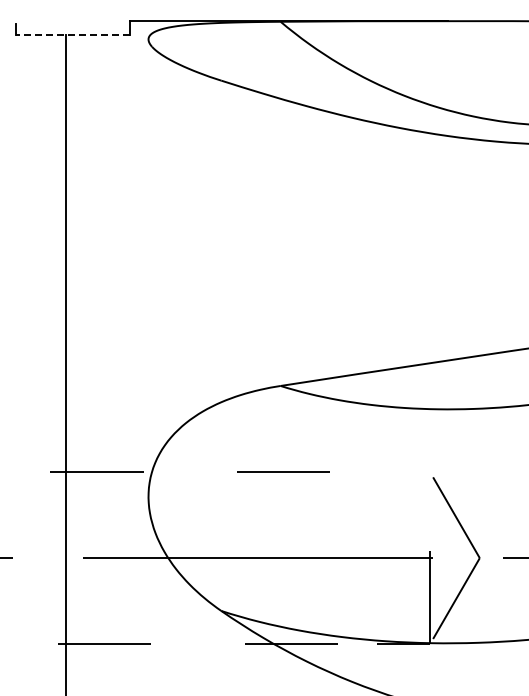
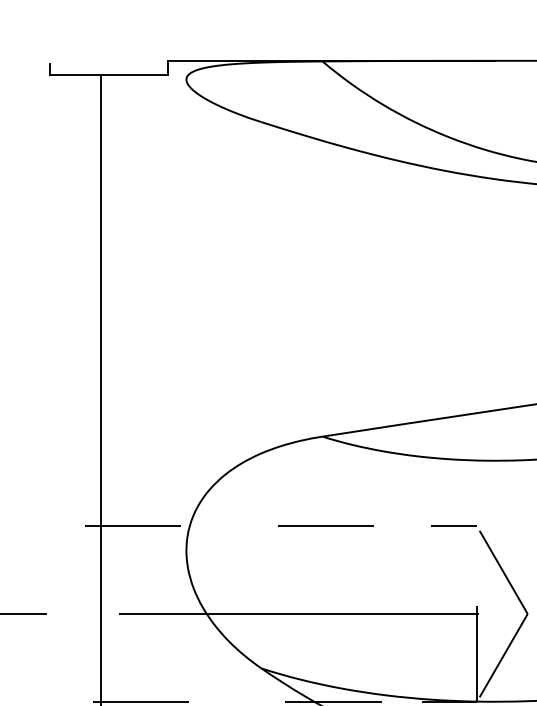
line: (72, 35) -> (108, 75), dashed -> solid
line: (407, 472) -> (453, 525), added

